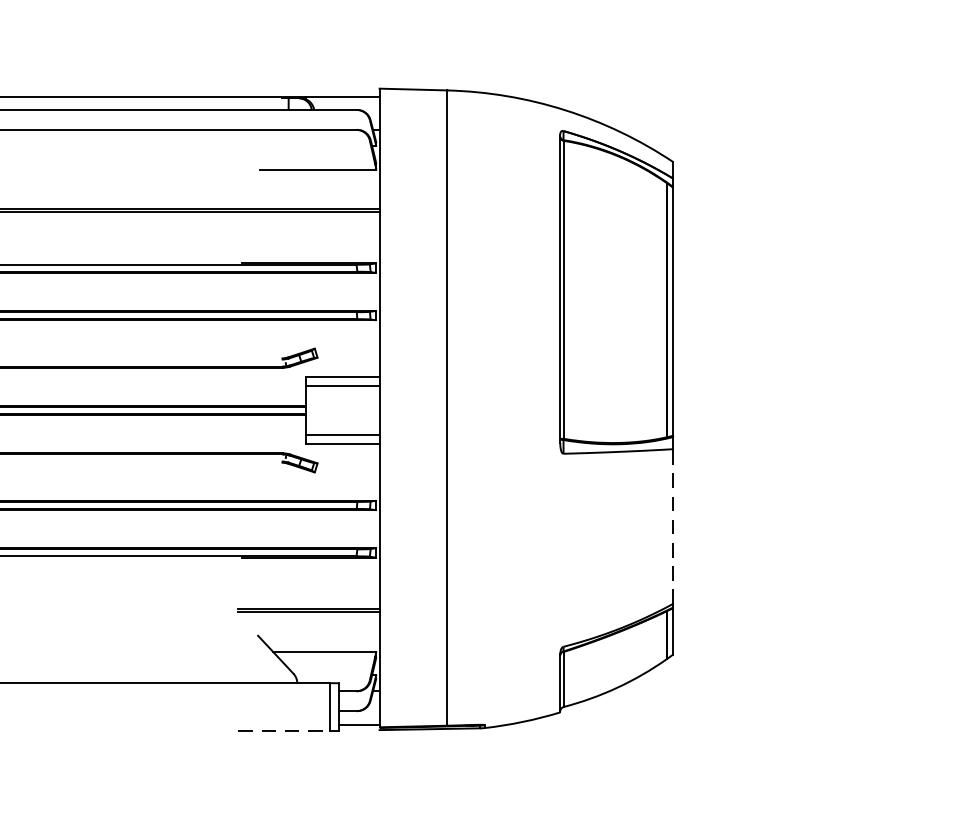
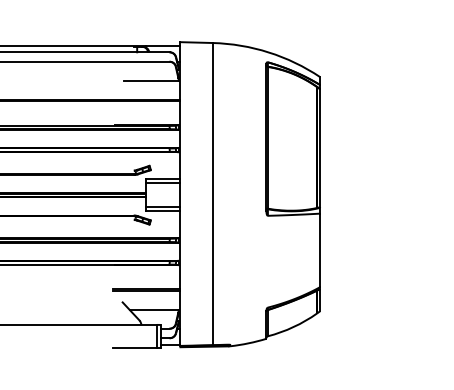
line: (674, 526) -> (320, 250), dashed -> solid
line: (285, 730) -> (135, 347), dashed -> solid

